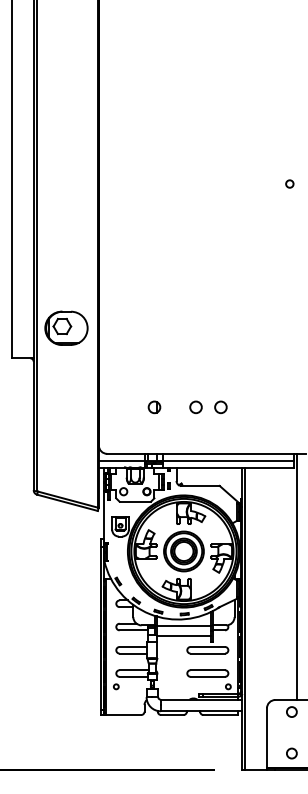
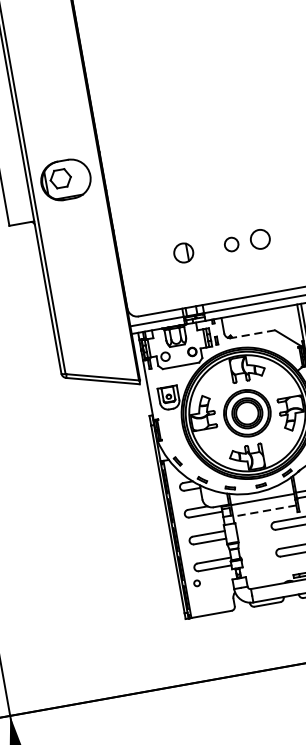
part: (154, 407) -> (183, 253), size x1.4
circle: (220, 407) -> (259, 239), size x1.4
line: (200, 485) -> (252, 333), solid -> dashed
line: (183, 636) -> (264, 511), solid -> dashed

